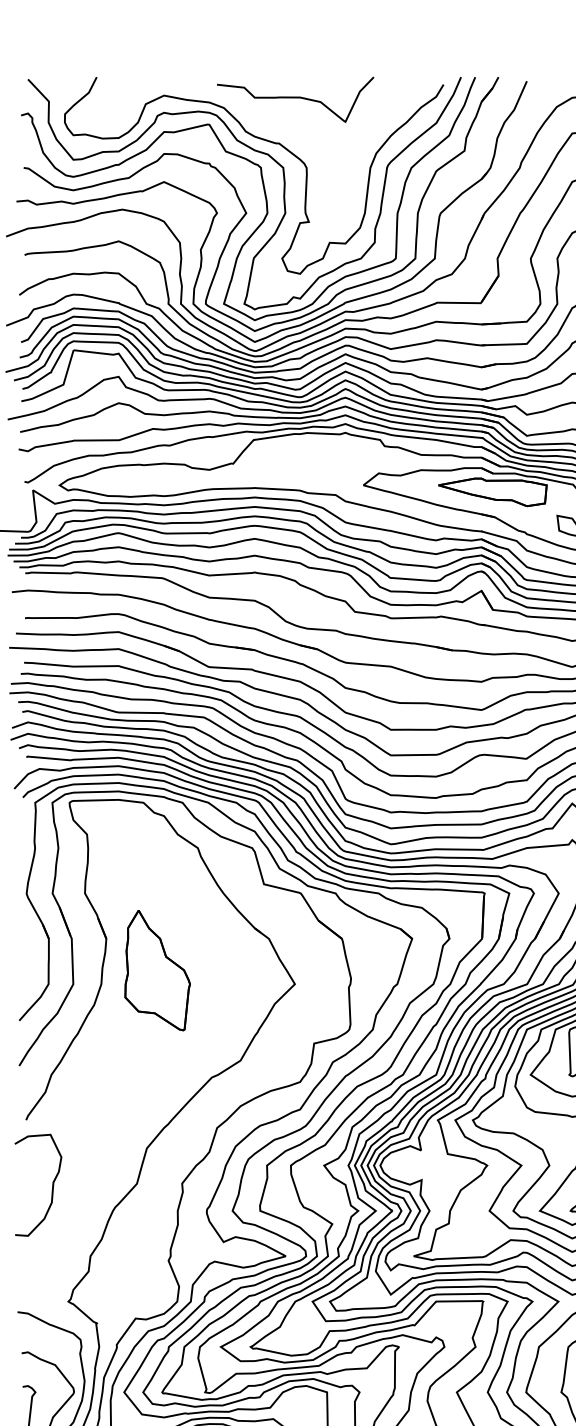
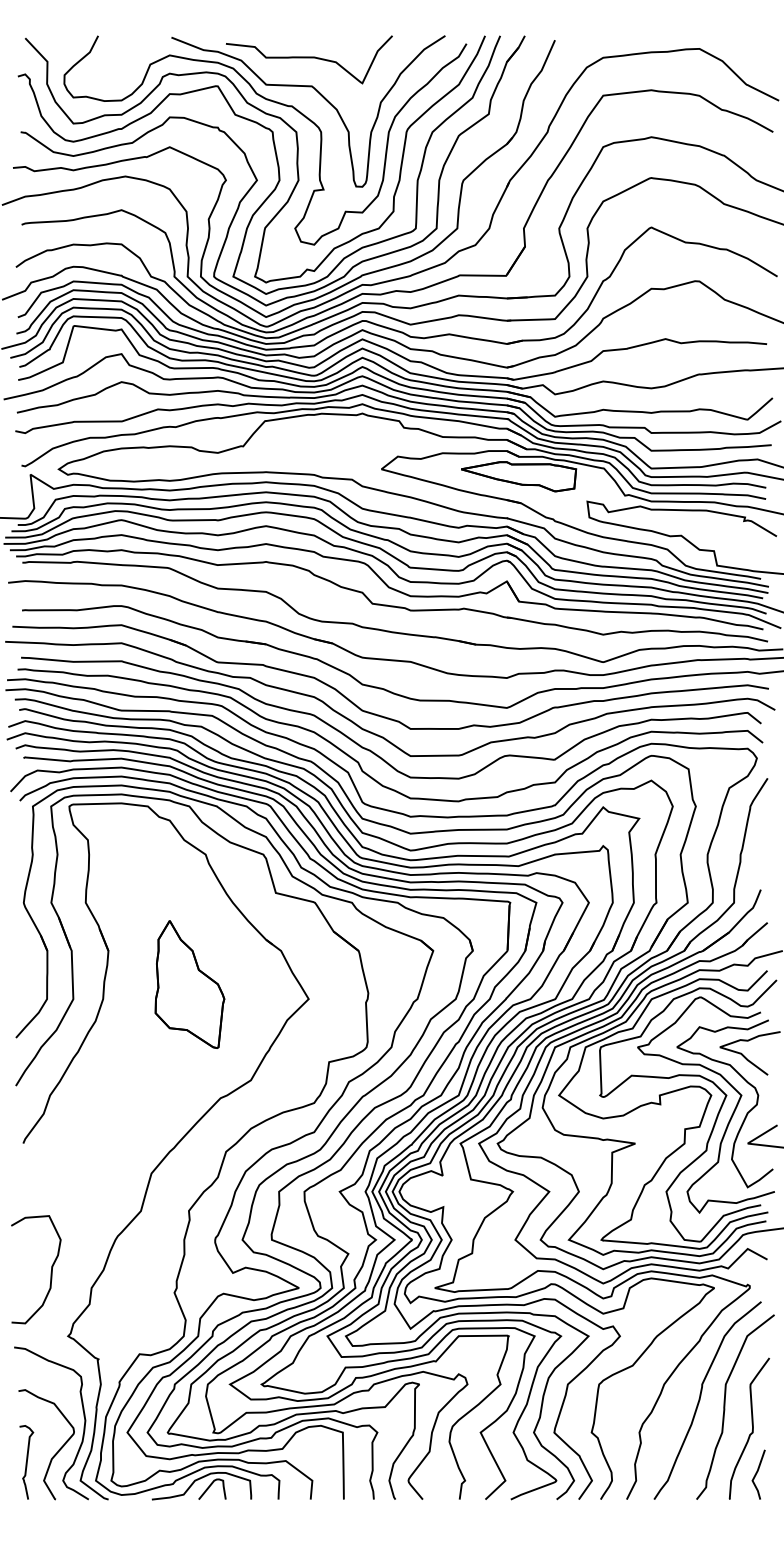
curve: (307, 135) -> (322, 97), added
part: (157, 970) -> (189, 984), moved
curve: (51, 1187) -> (50, 1272), moved

